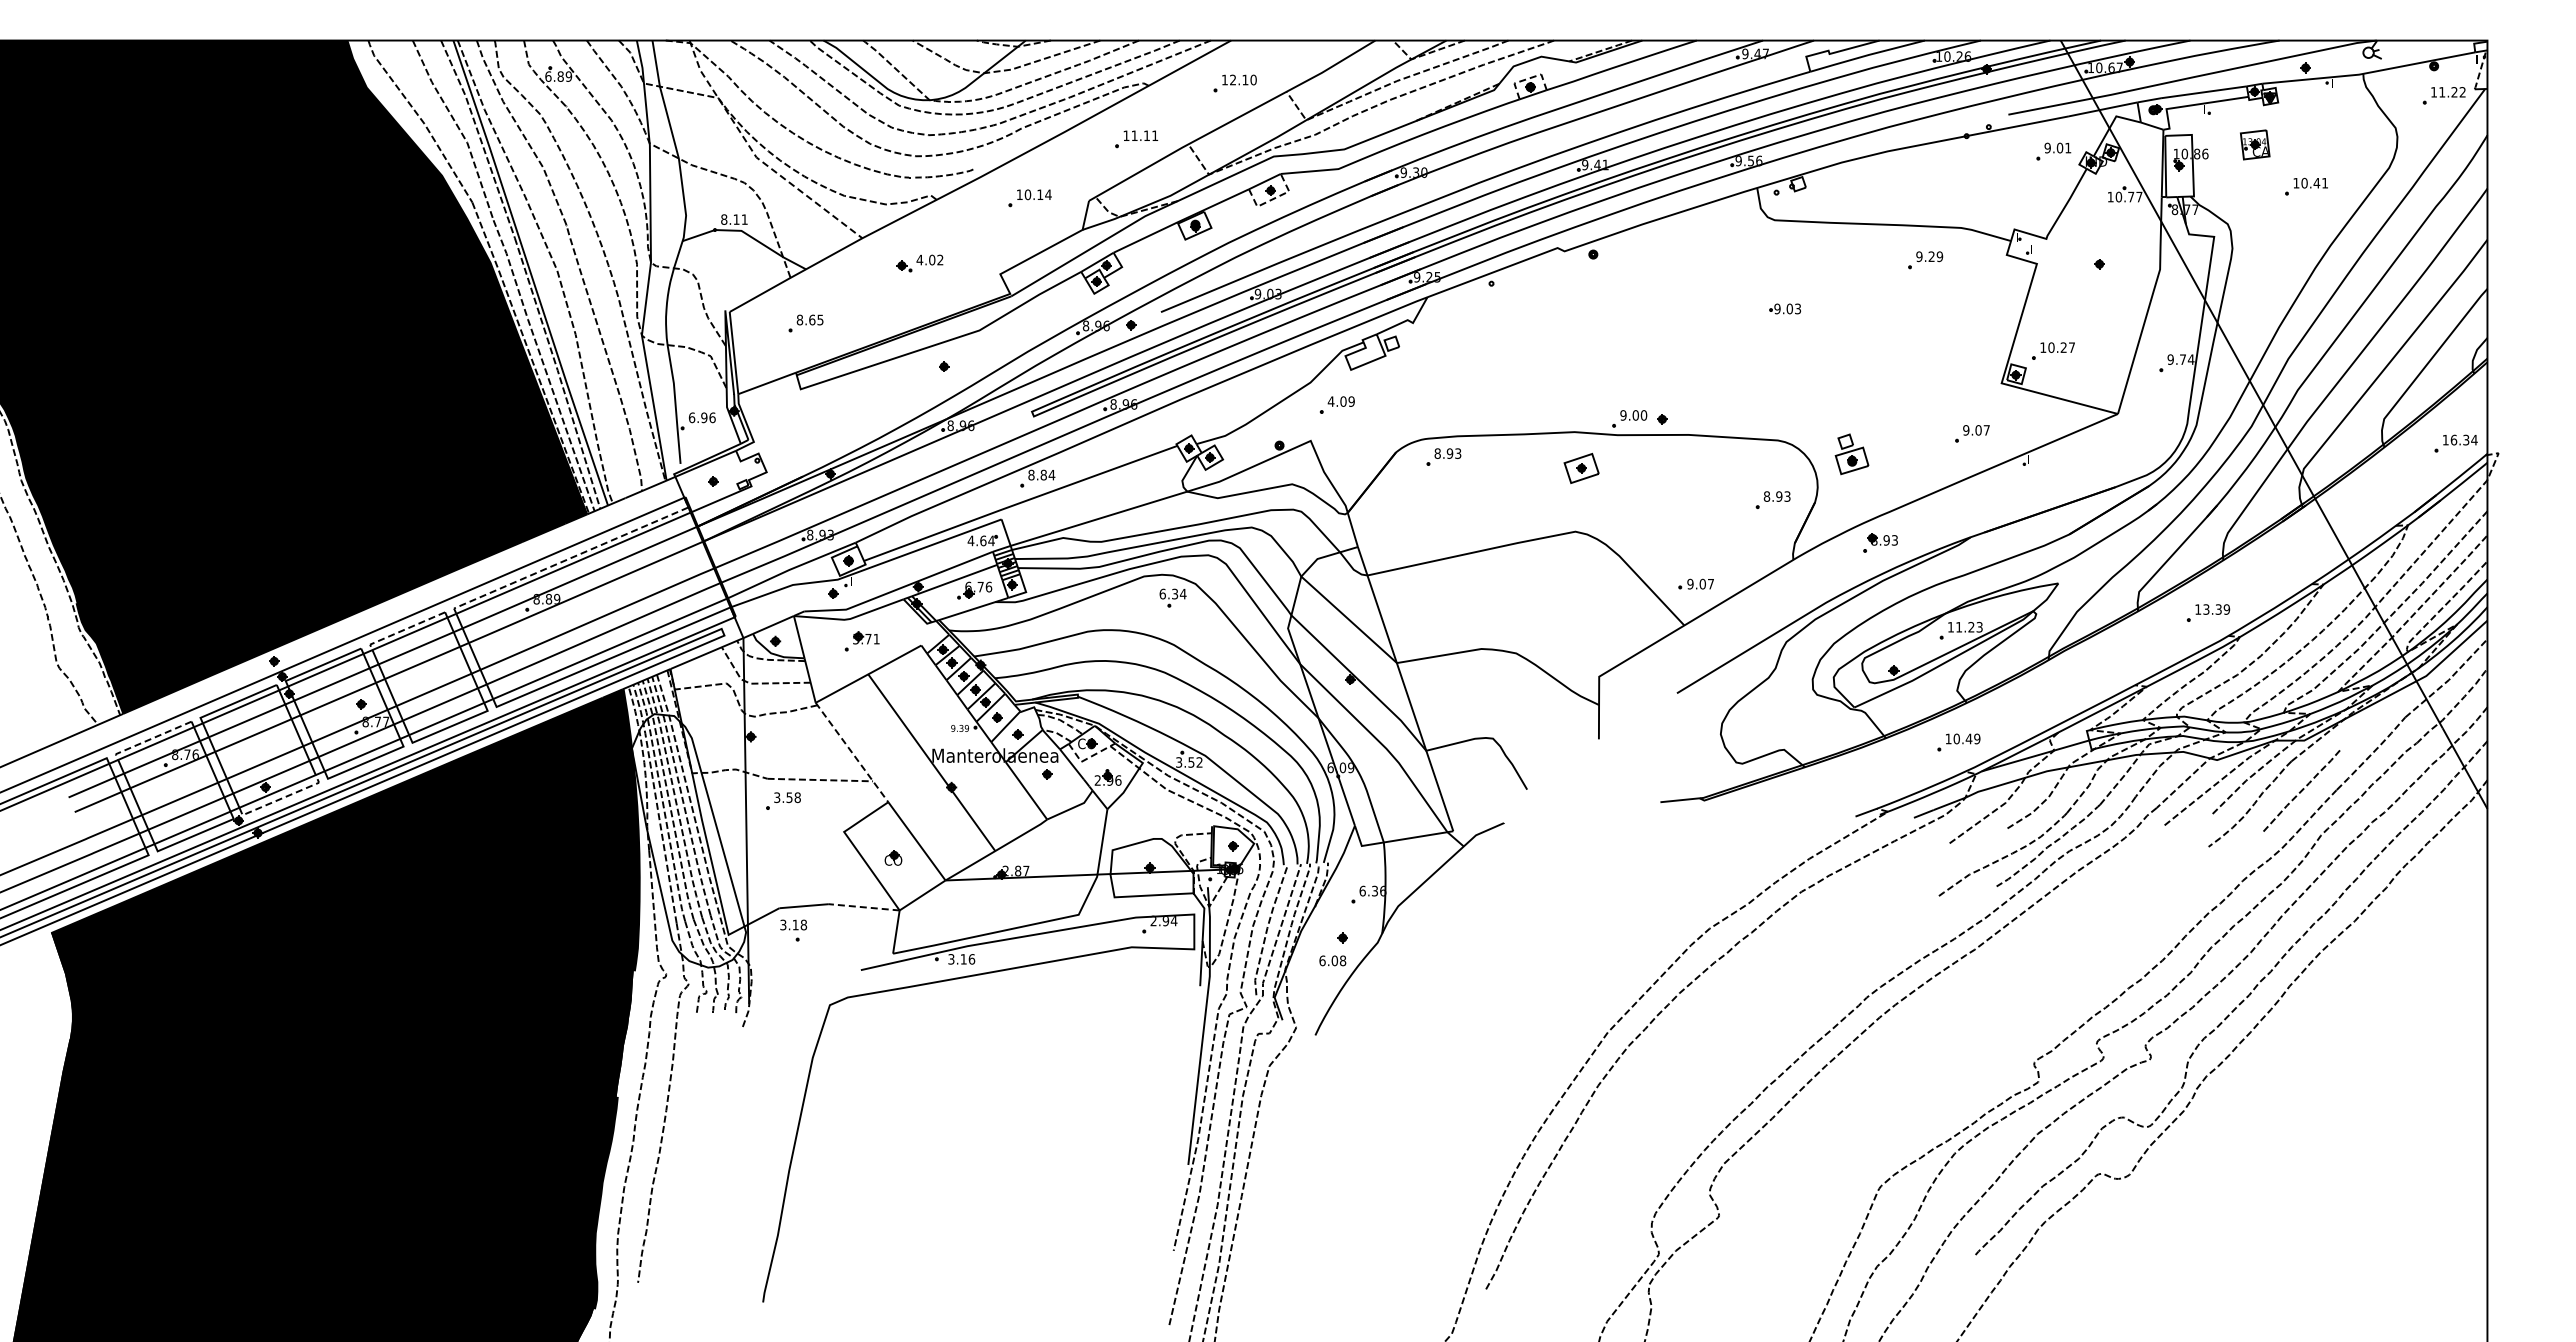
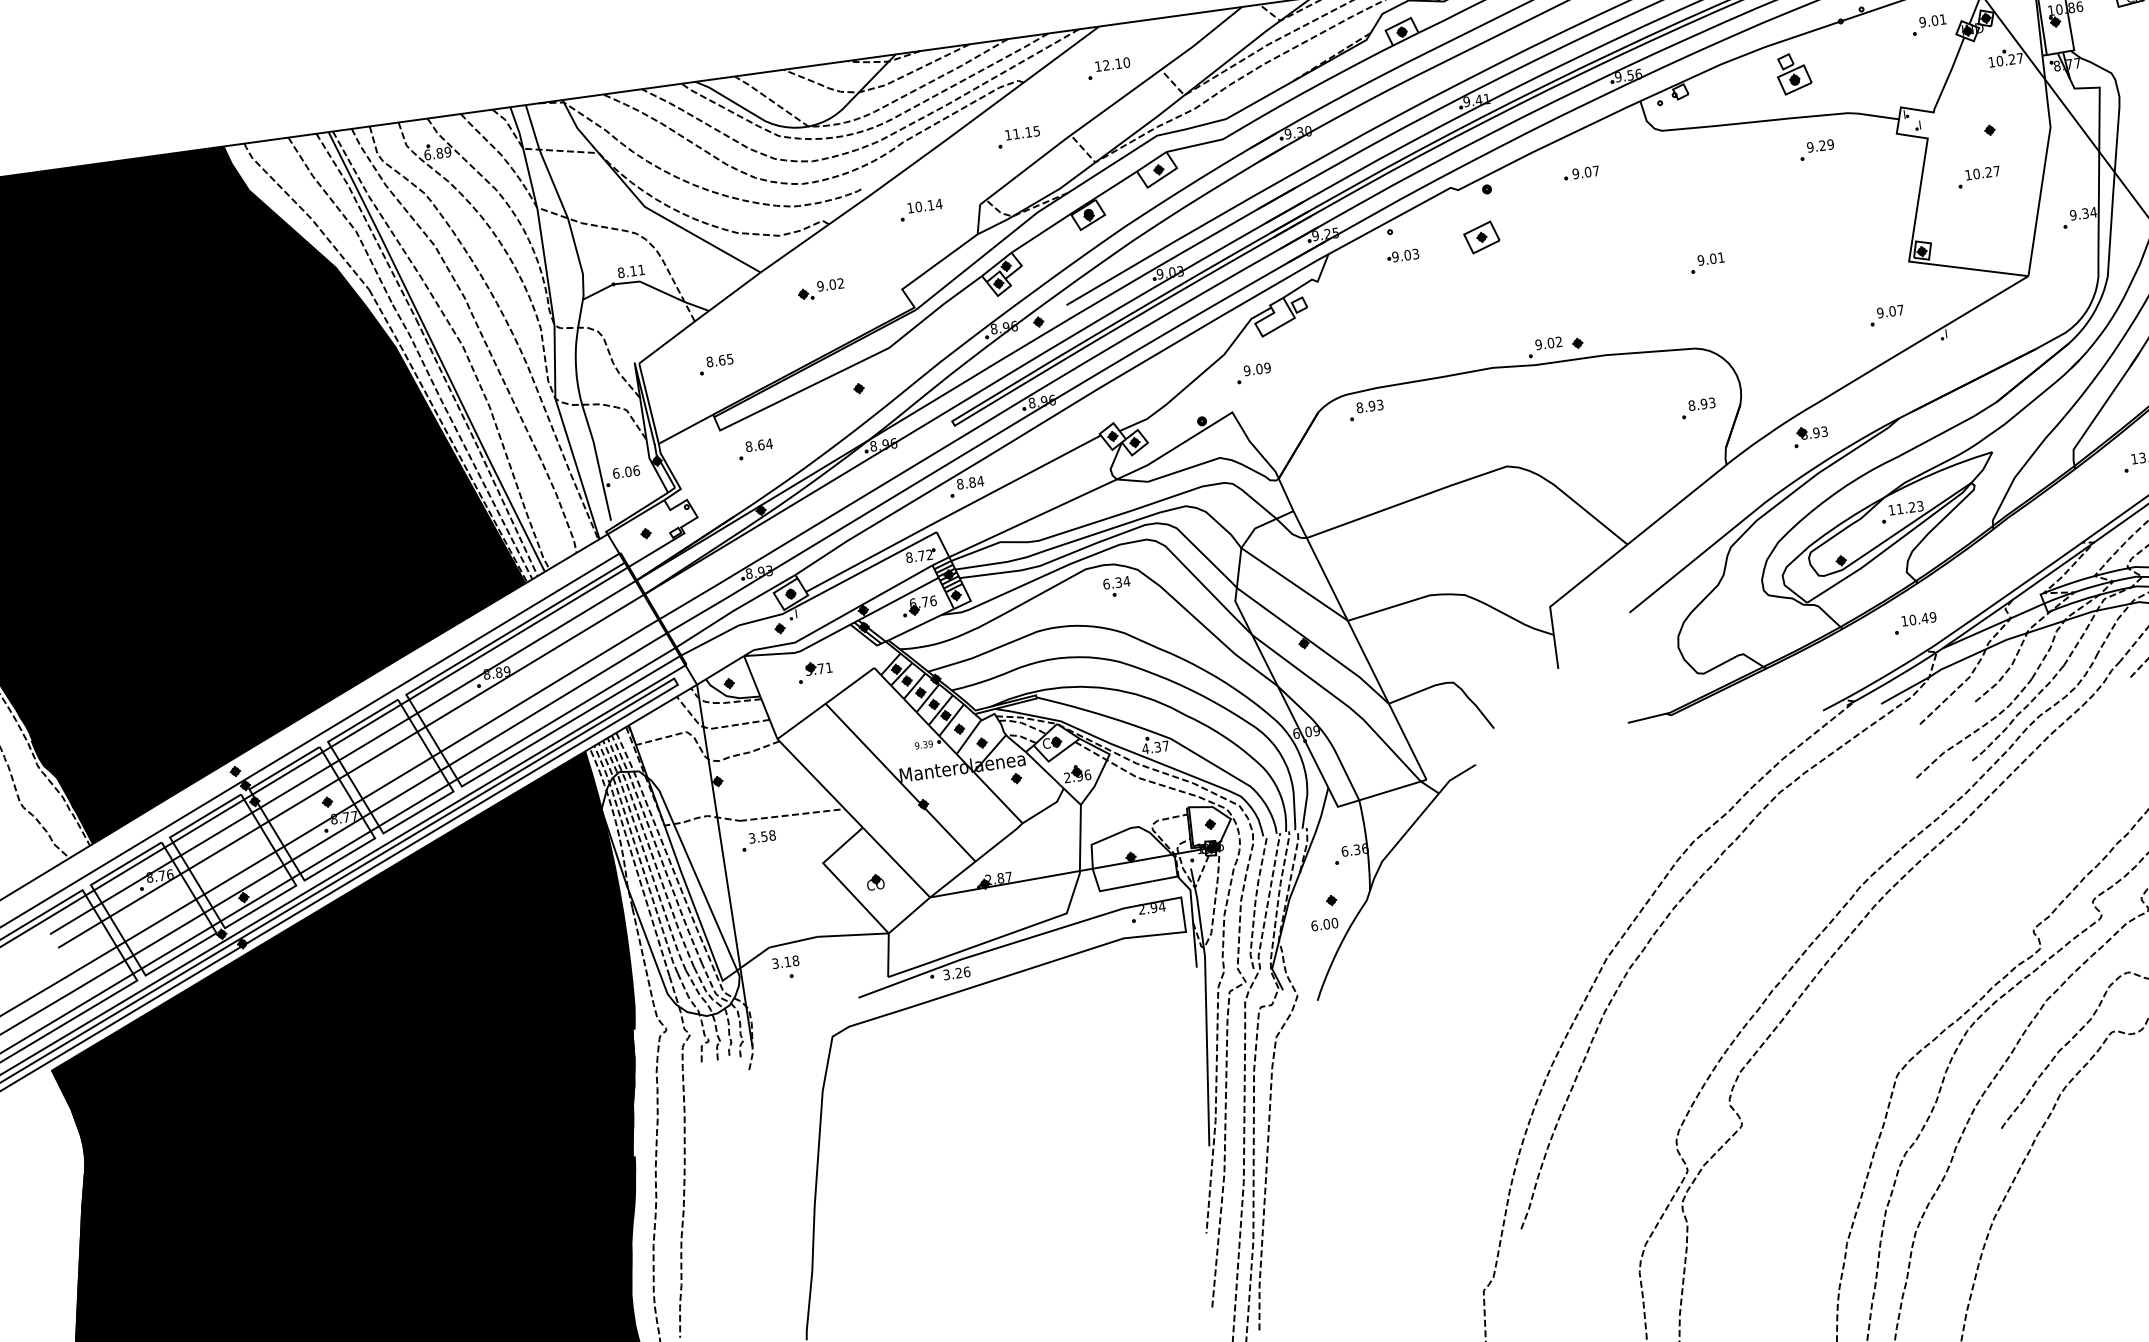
line: (1528, 78) -> (1398, 23), dashed -> solid
text: (1155, 135) -> (1037, 130), 11.11 -> 11.15
line: (756, 156) -> (644, 205), dashed -> solid
text: (2131, 196) -> (2012, 58), 10.77 -> 10.27
line: (1273, 199) -> (1162, 178), dashed -> solid
text: (919, 259) -> (820, 285), 4.02 -> 9.02
part: (1784, 308) -> (1402, 255), moved
part: (2053, 350) -> (1978, 176), moved
part: (1801, 357) -> (1707, 263), added
text: (2183, 359) -> (2085, 213), 9.74 -> 9.34
text: (1330, 401) -> (1246, 370), 4.09 -> 9.09
part: (833, 412) -> (755, 449), added
text: (1643, 415) -> (1558, 342), 9.00 -> 9.02
text: (704, 418) -> (628, 472), 6.96 -> 6.06
part: (1851, 454) -> (1793, 73), moved
part: (1581, 467) -> (1481, 236), moved
text: (980, 540) -> (918, 555), 4.64 -> 8.72
line: (573, 557) -> (517, 627), dashed -> solid
part: (1695, 583) -> (1580, 172), moved
line: (403, 630) -> (359, 723), dashed -> solid
line: (149, 739) -> (122, 865), dashed -> solid
line: (852, 752) -> (820, 783), dashed -> solid
line: (1088, 758) -> (1055, 757), dashed -> solid
text: (1188, 762) -> (1154, 747), 3.52 -> 4.37
line: (280, 798) -> (260, 906), dashed -> solid
line: (864, 907) -> (853, 935), dashed -> solid
text: (963, 959) -> (958, 973), 3.16 -> 3.26
text: (1342, 960) -> (1334, 922), 6.08 -> 6.00

